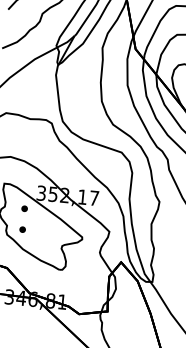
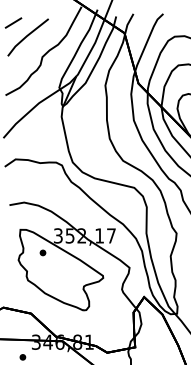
part: (22, 229) -> (42, 273), removed

